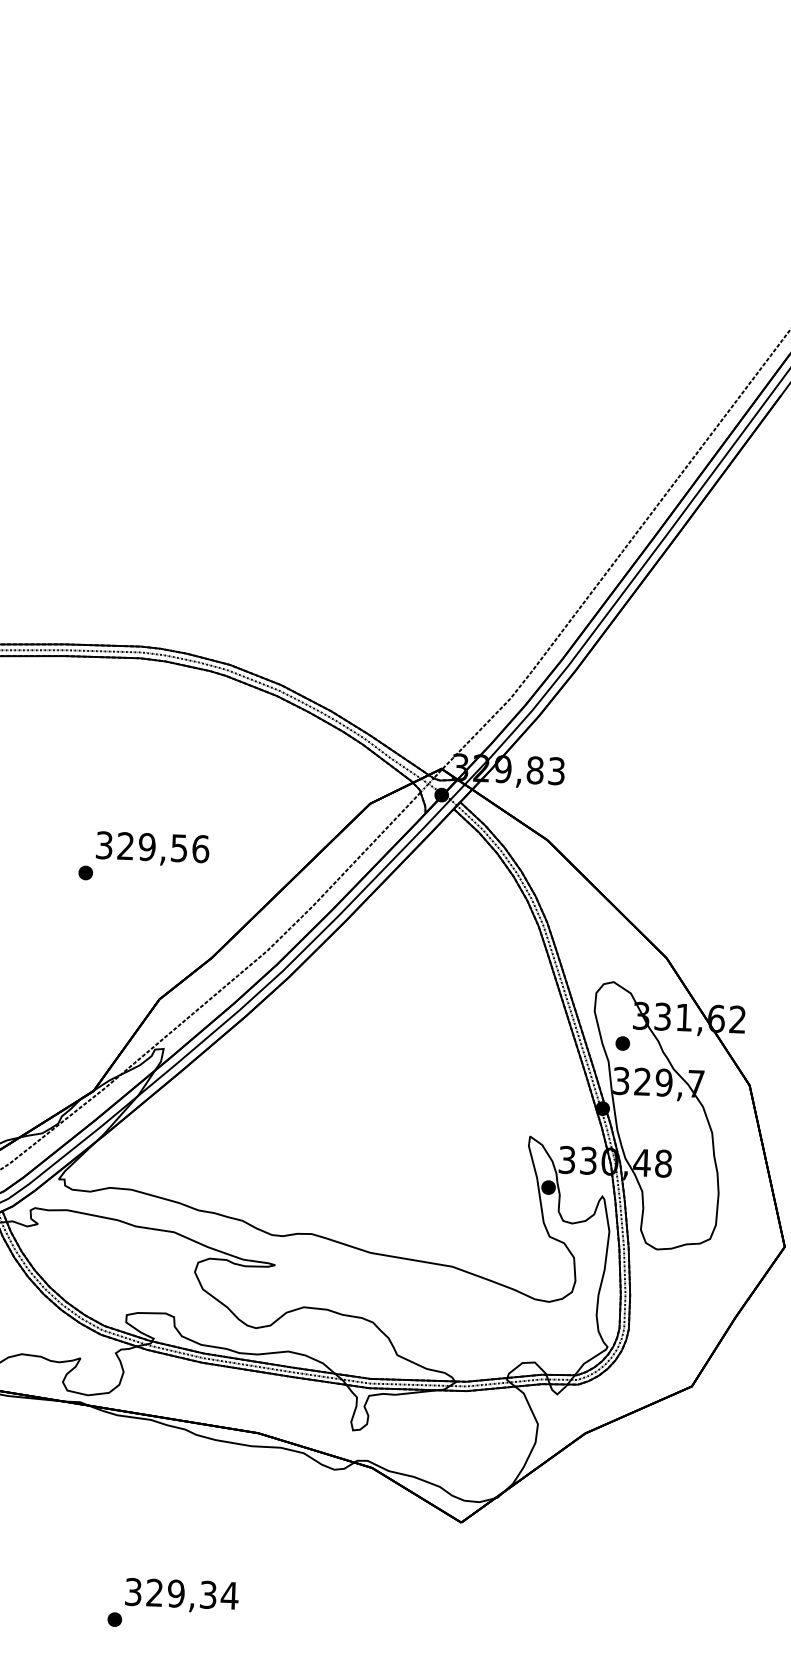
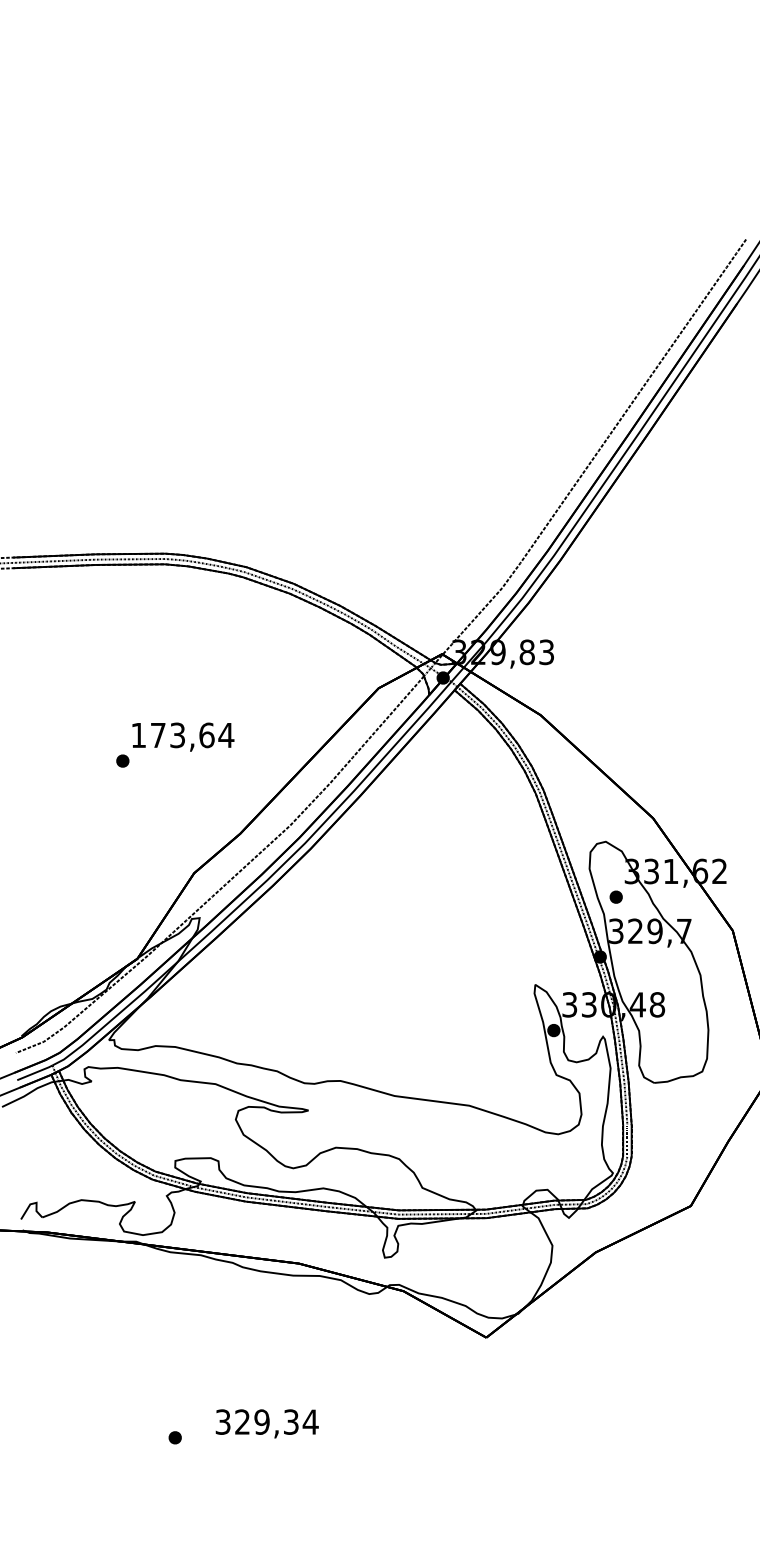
text: (152, 847) -> (182, 735), 329,56 -> 173,64
text: (181, 1595) -> (266, 1423), moved

